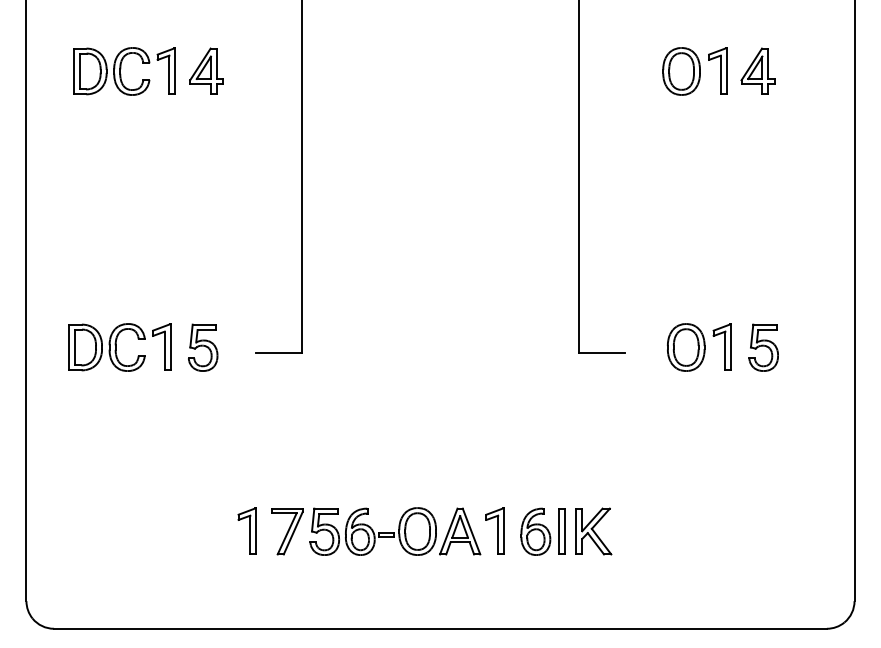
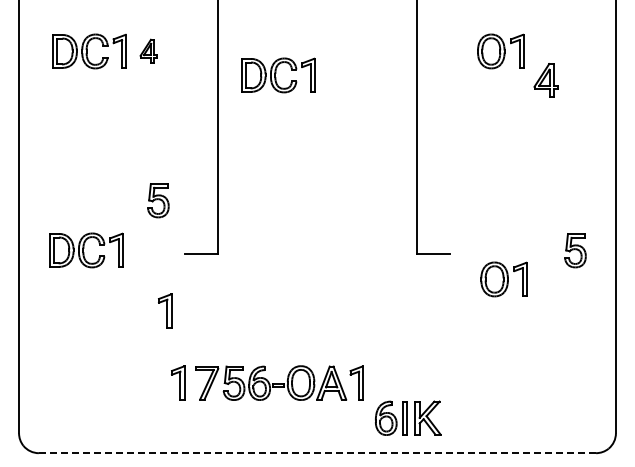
part: (206, 70) -> (148, 50), size x0.7
part: (756, 71) -> (545, 80), moved
part: (386, 104) -> (278, 75), added
part: (203, 347) -> (158, 200), moved
part: (698, 347) -> (503, 279), moved
part: (763, 347) -> (575, 250), moved
part: (229, 430) -> (165, 310), added
part: (566, 530) -> (408, 417), moved
line: (440, 629) -> (317, 453), solid -> dashed

